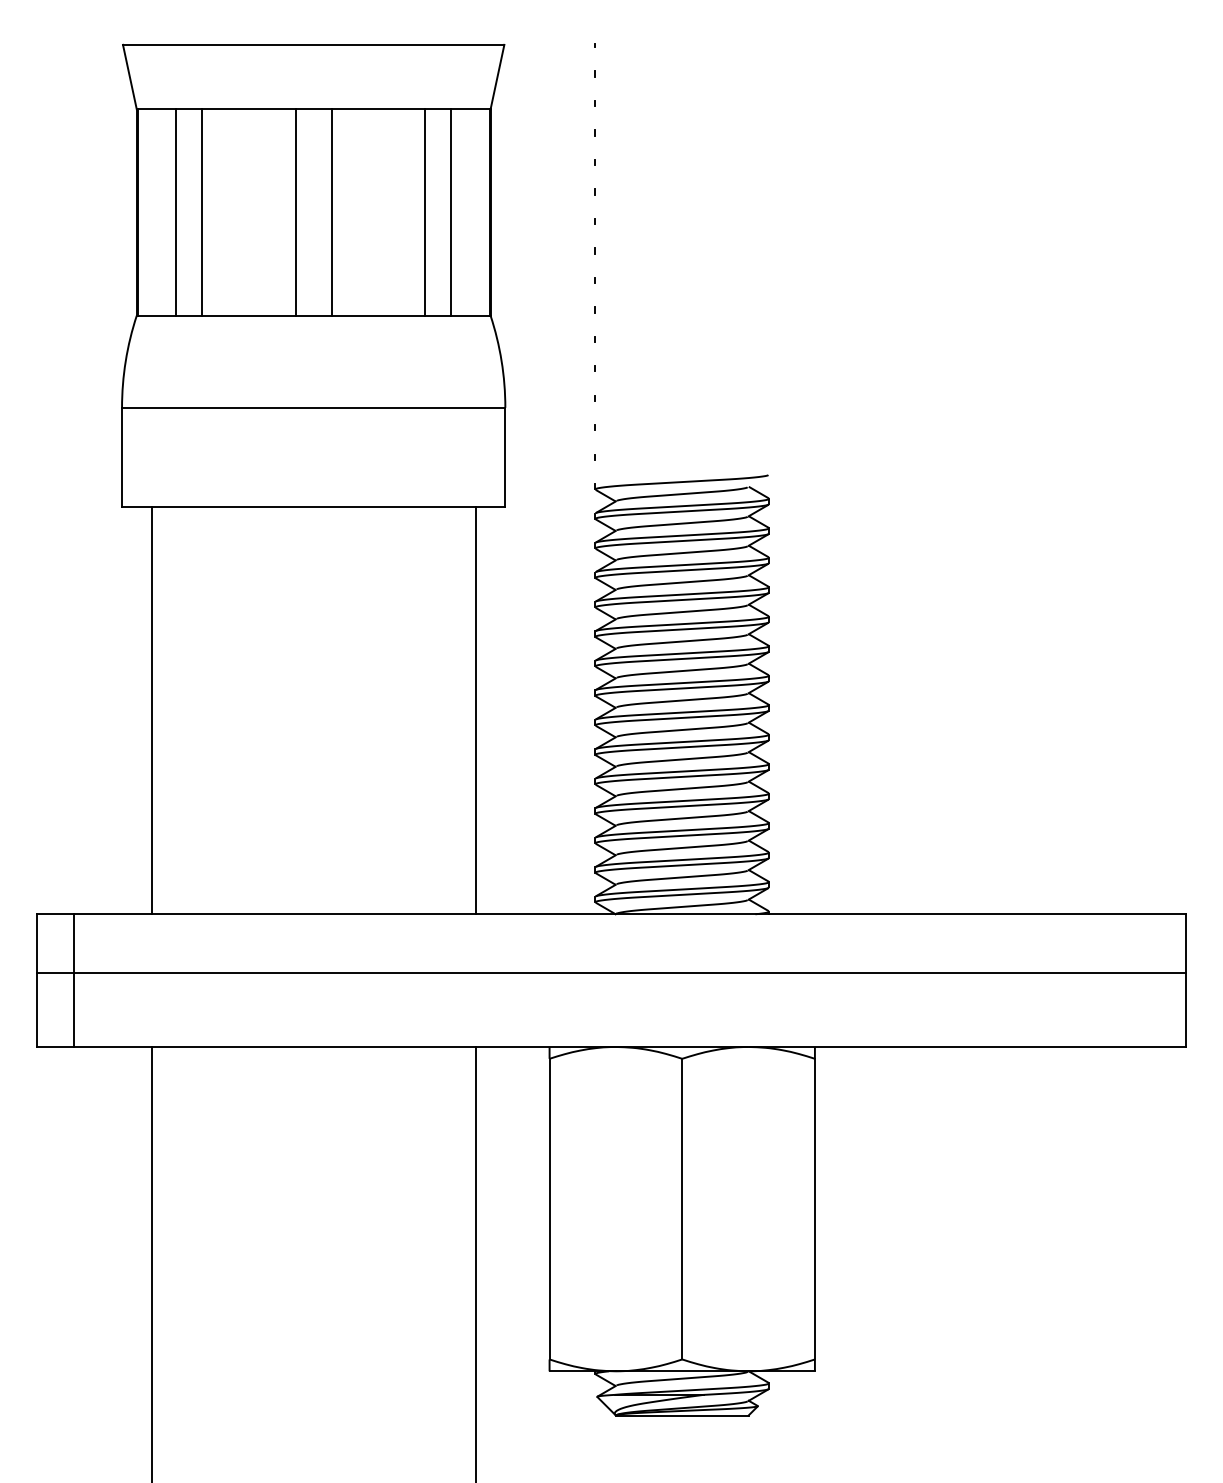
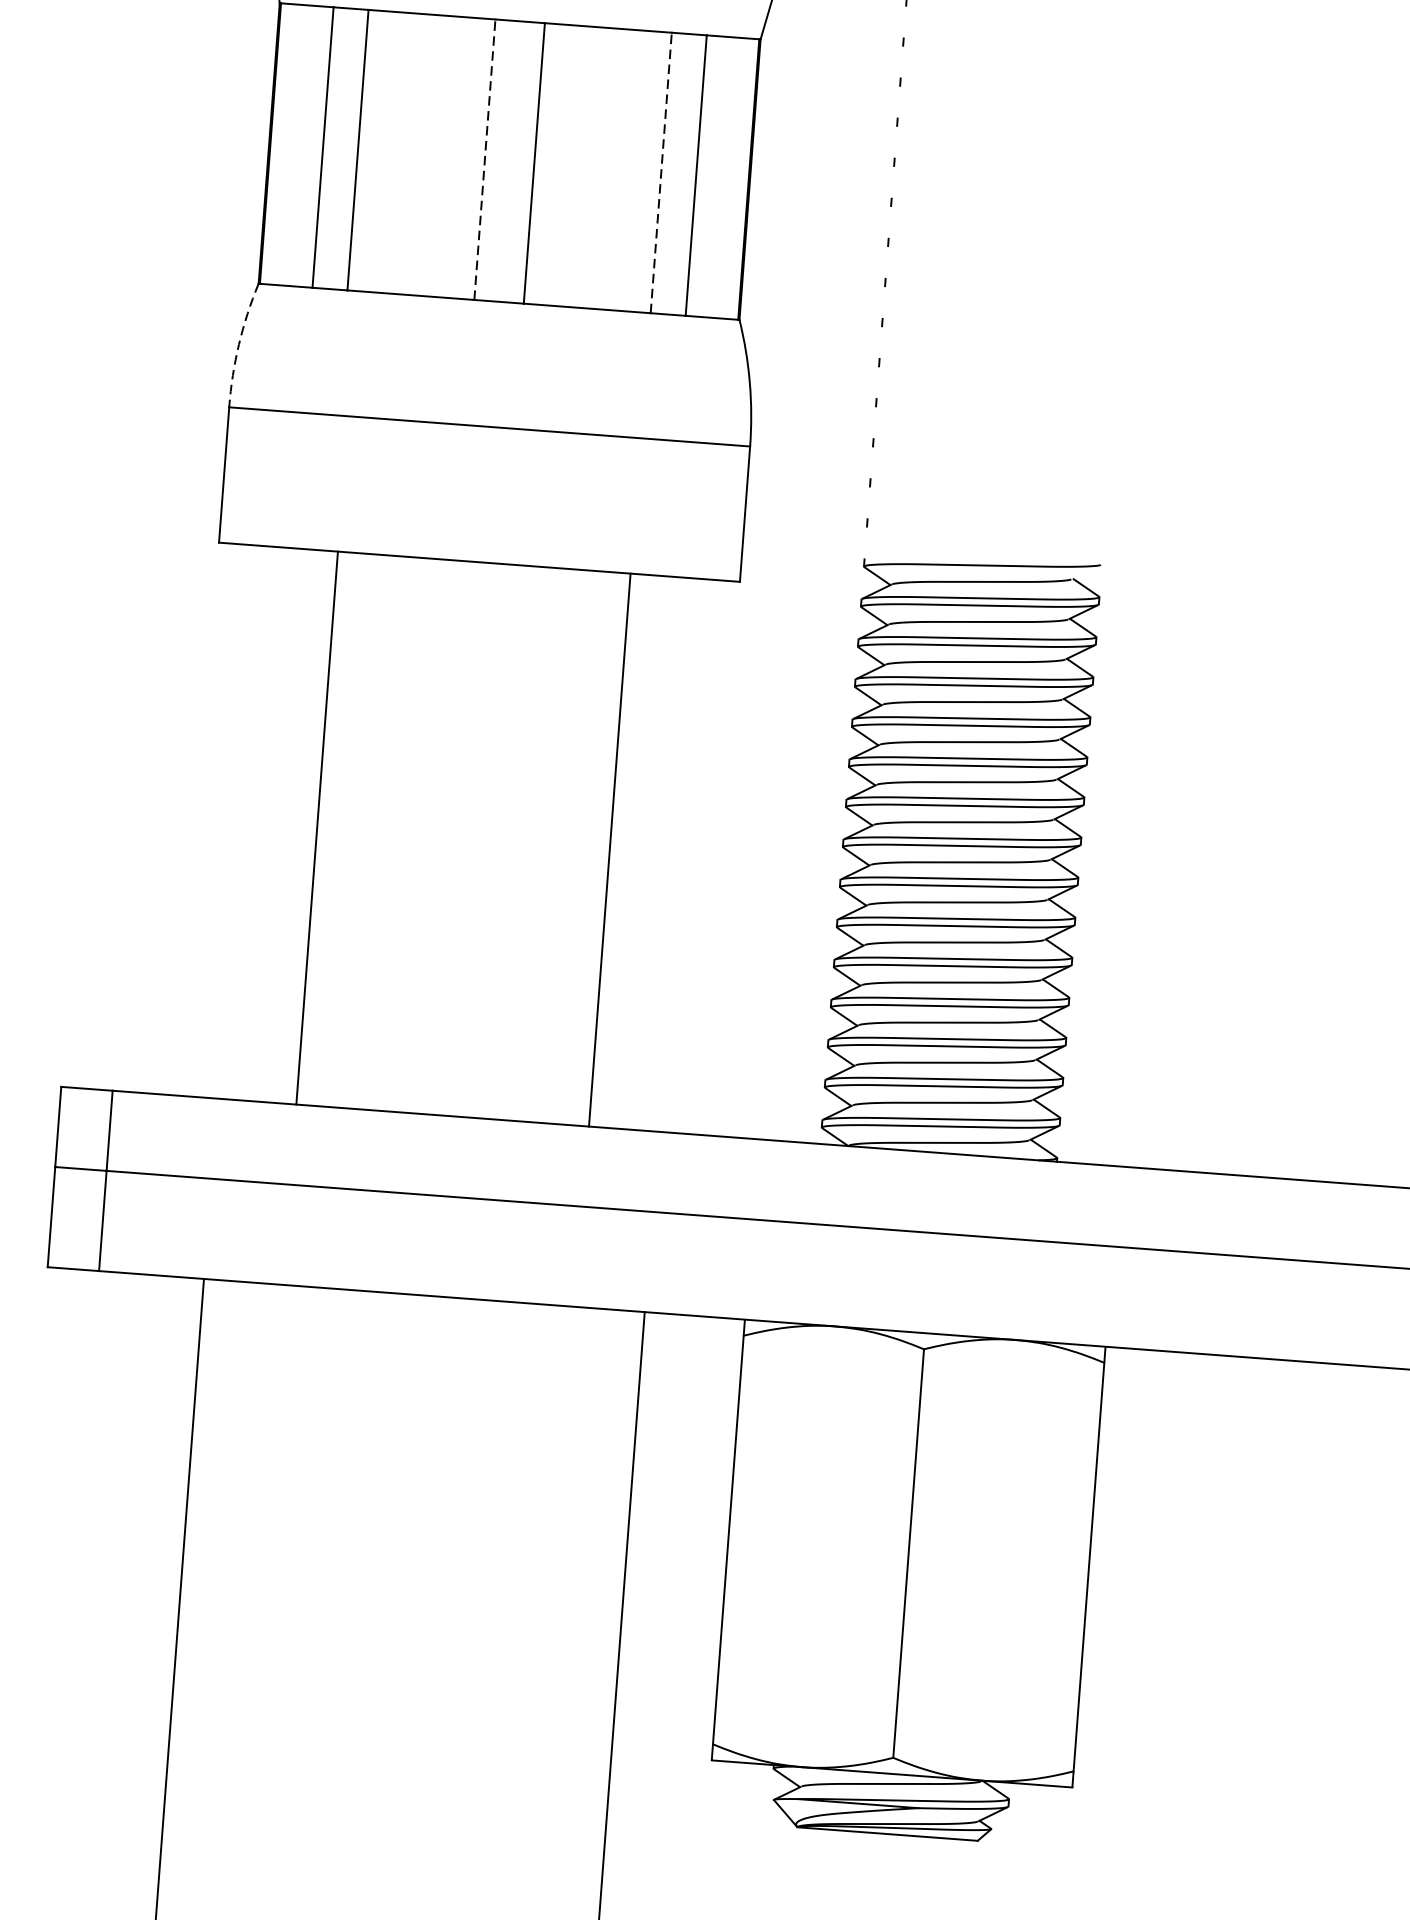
line: (295, 212) -> (484, 159), solid -> dashed
line: (425, 212) -> (661, 172), solid -> dashed
arc: (125, 361) -> (238, 344), solid -> dashed
line: (151, 710) -> (317, 827), moved
line: (475, 710) -> (609, 849), moved

